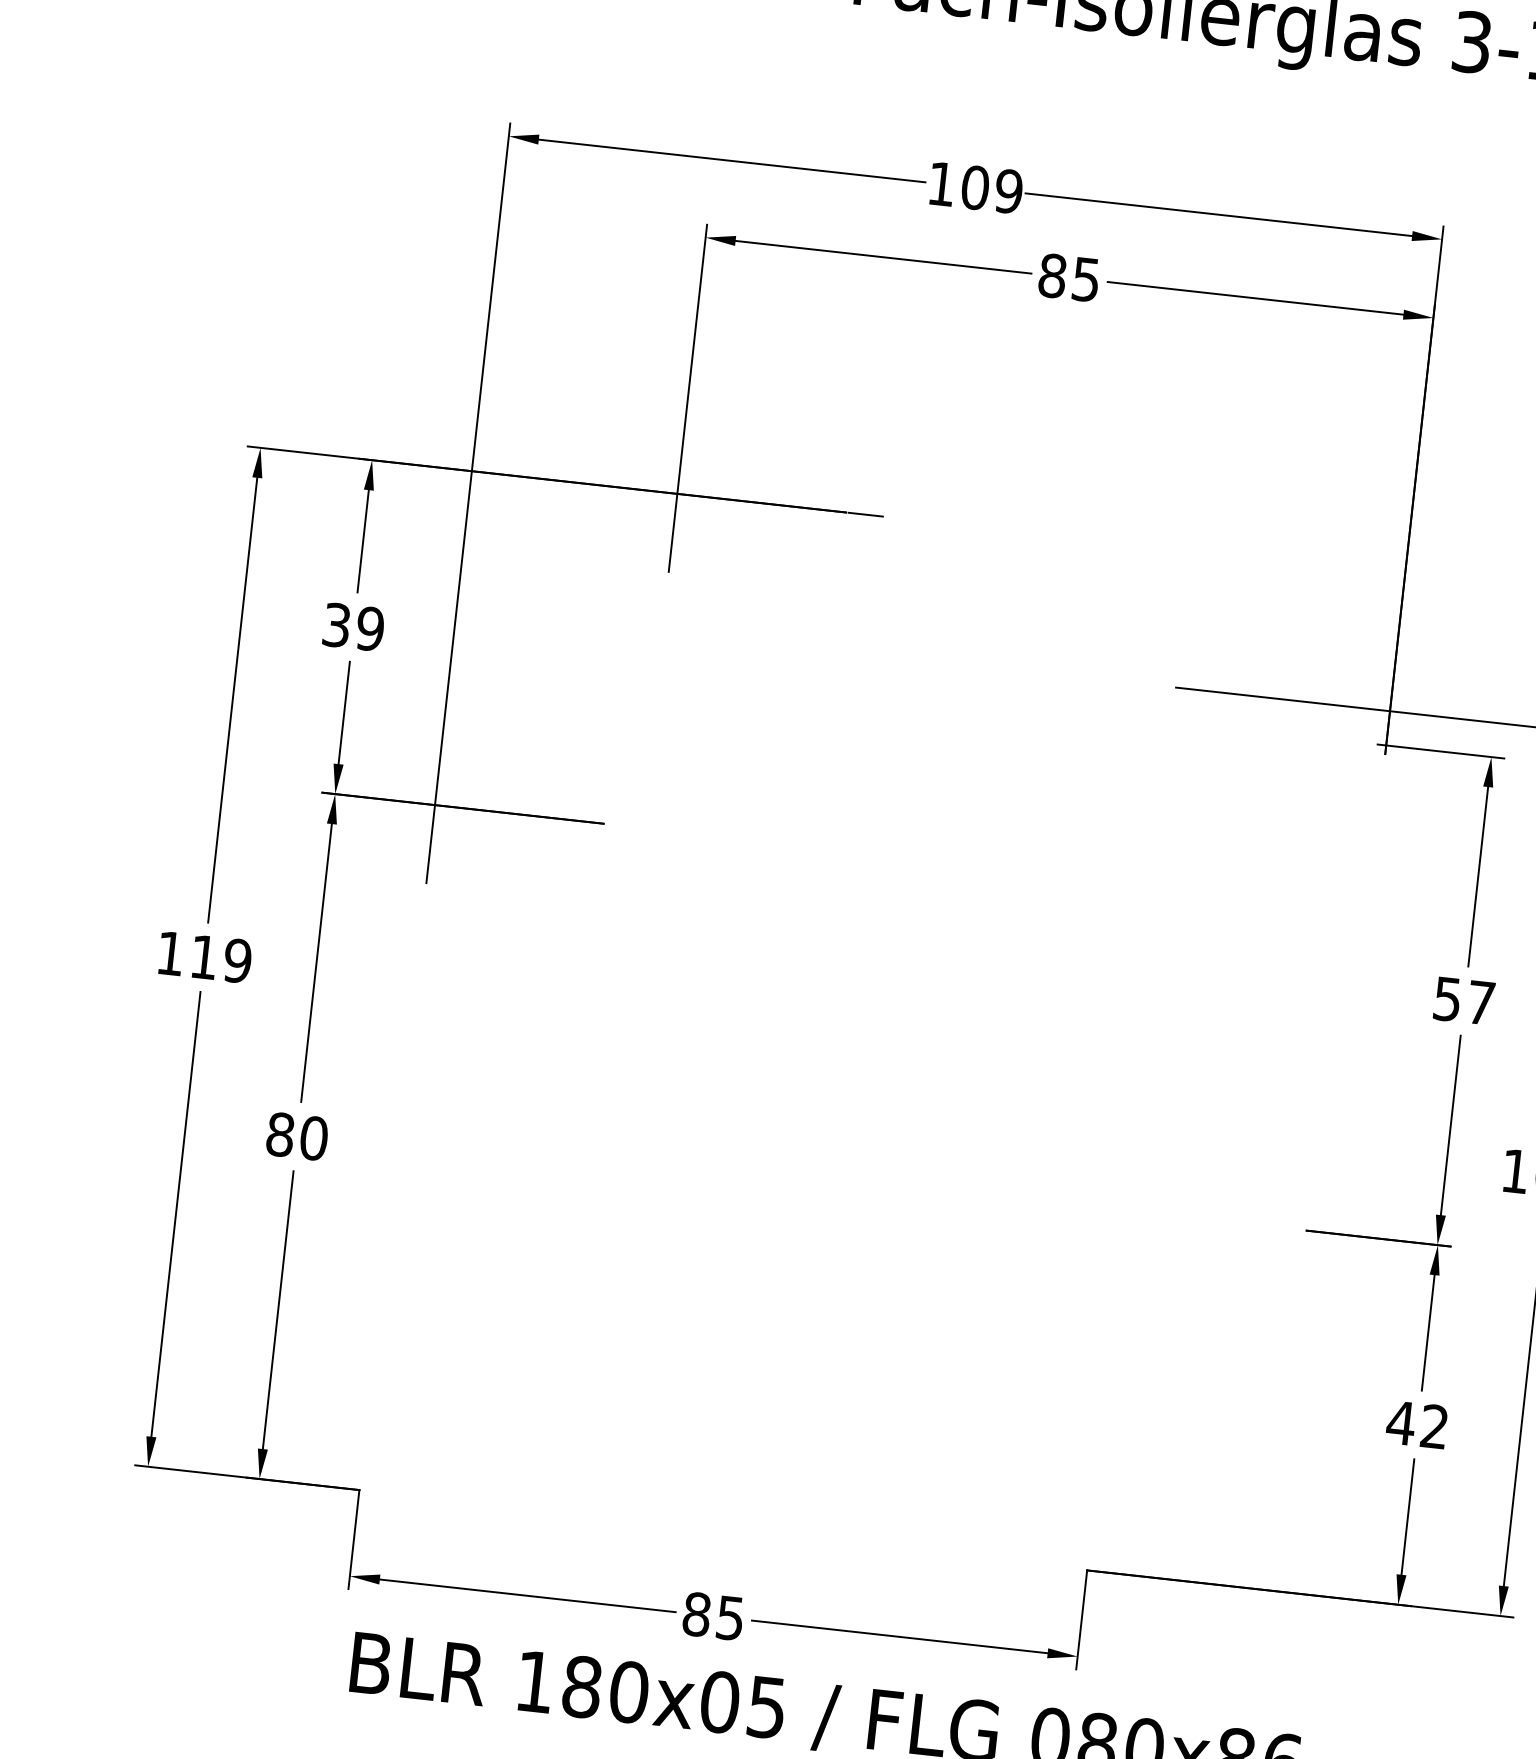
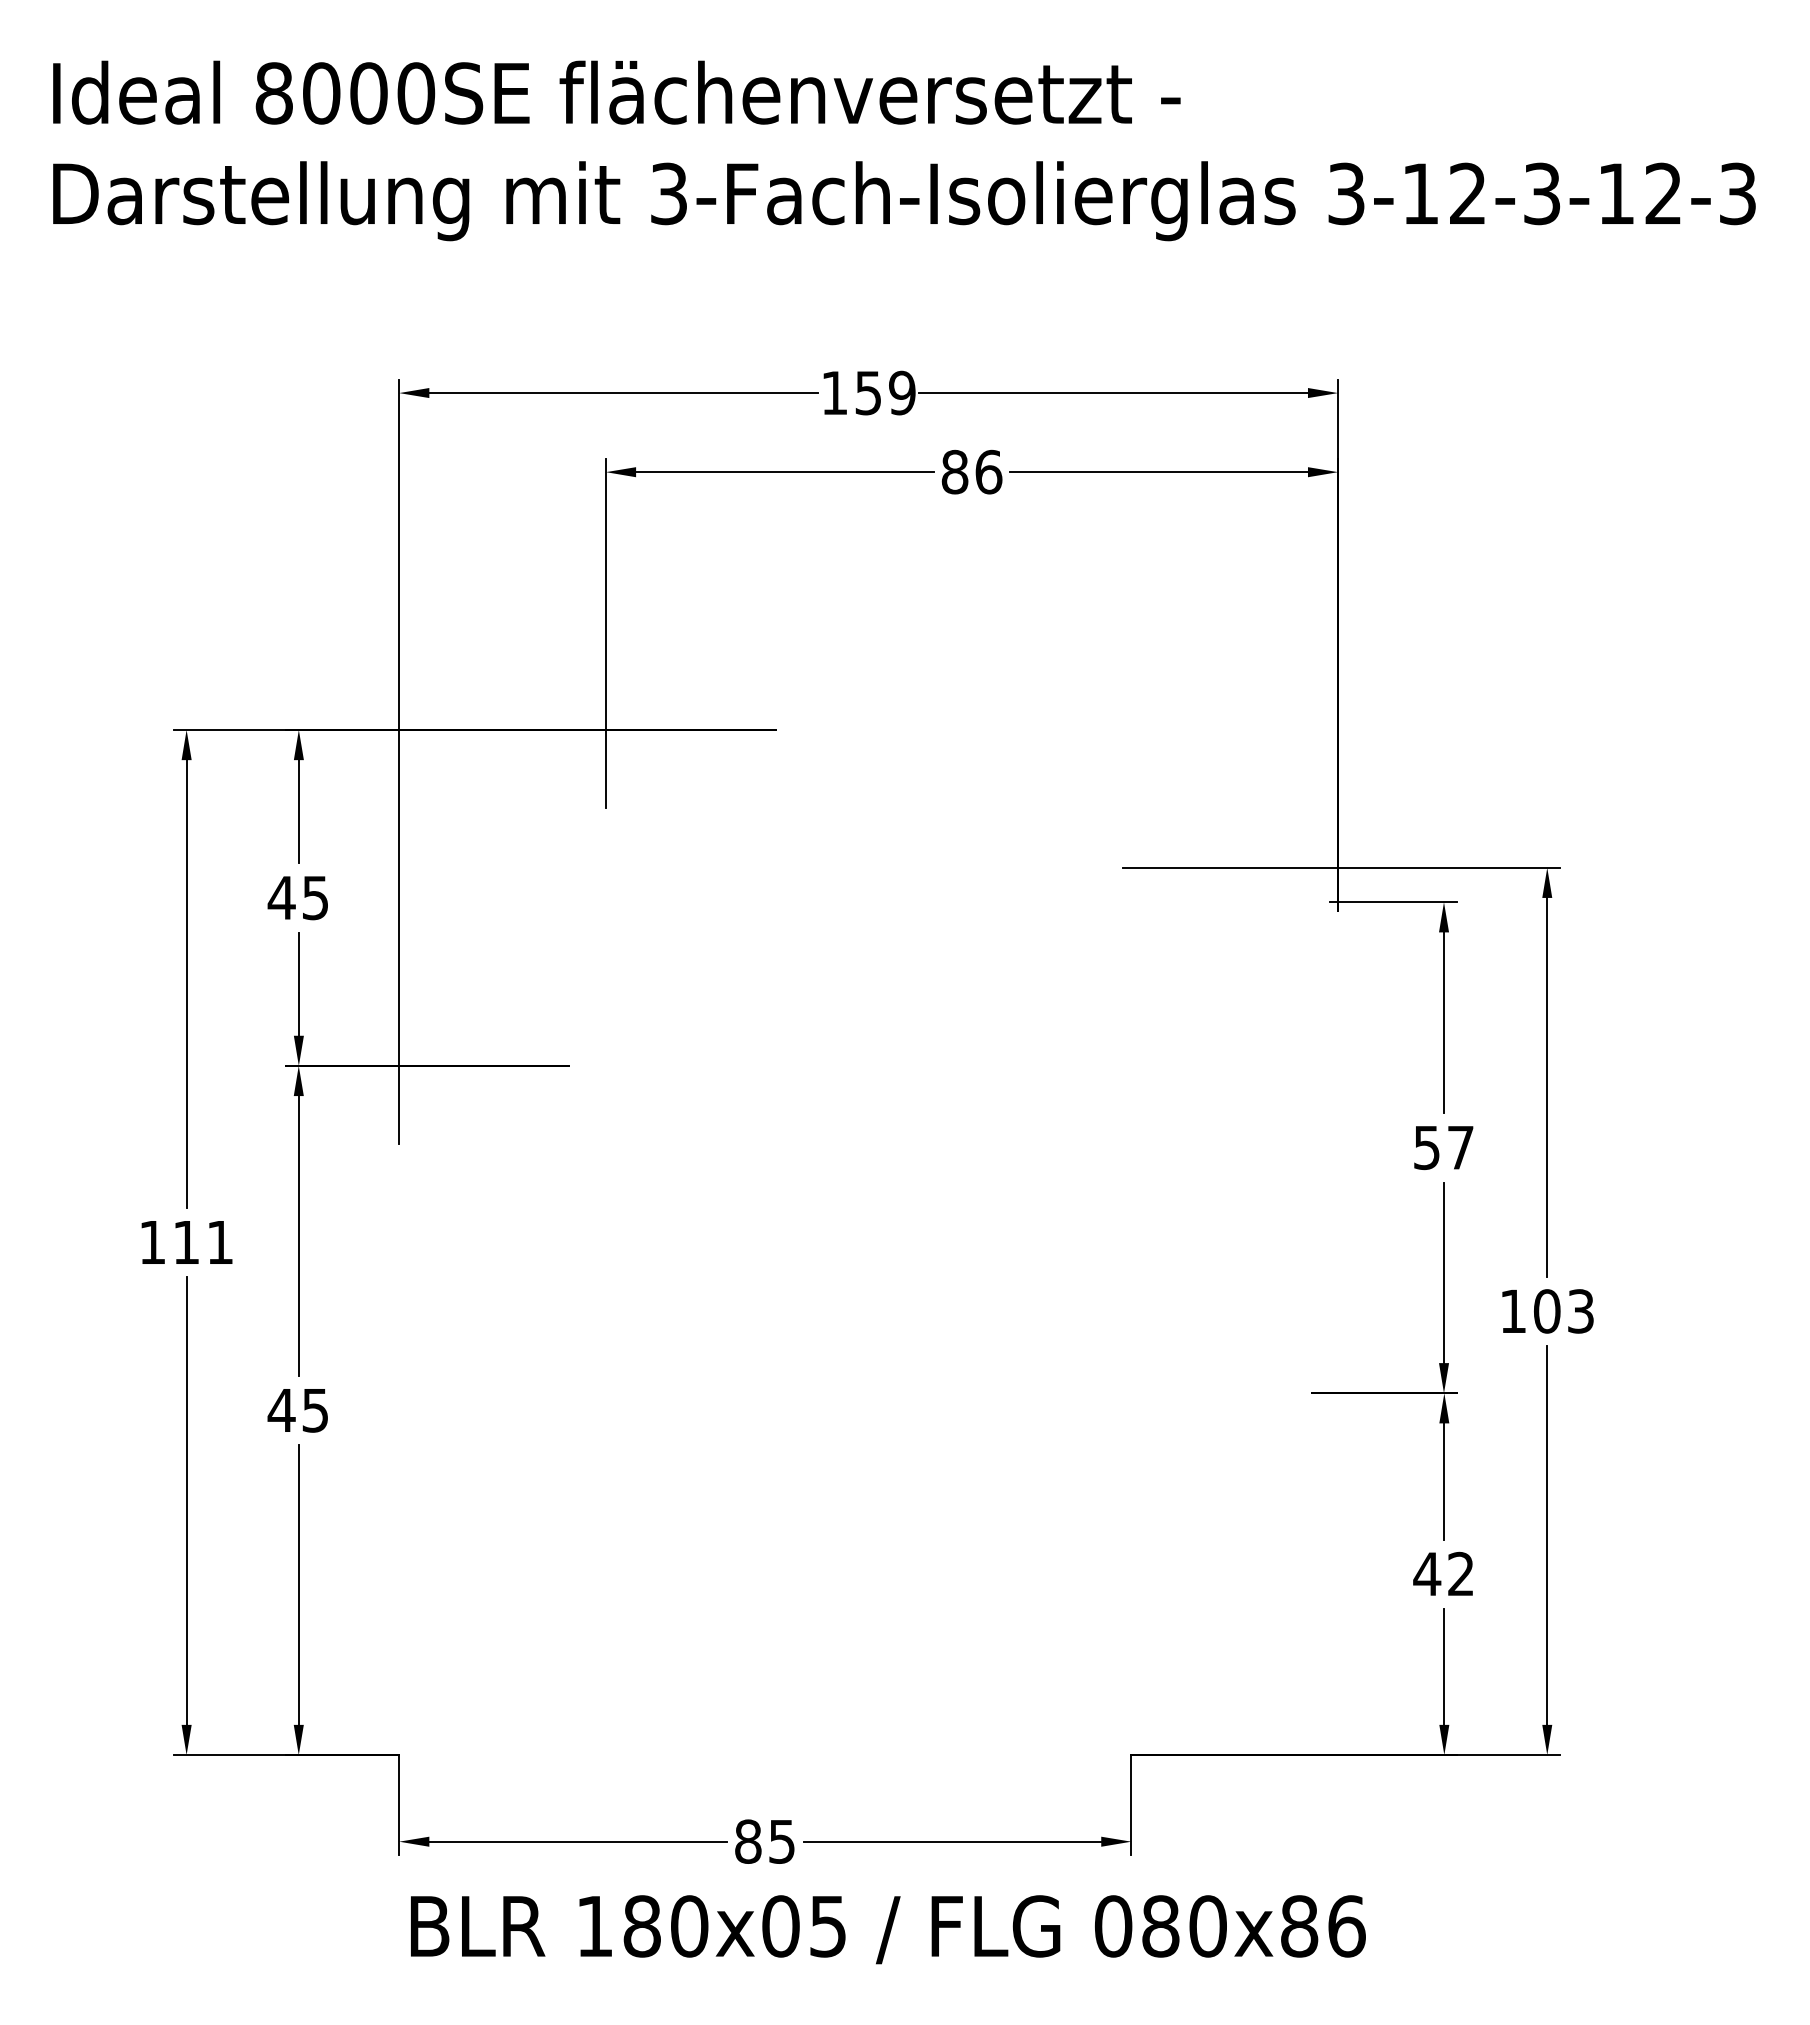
text: (975, 187) -> (868, 392), 109 -> 159
text: (1085, 278) -> (988, 471), 85 -> 86
line: (865, 514) -> (795, 729), removed
text: (352, 626) -> (297, 897), 39 -> 45
text: (237, 960) -> (219, 1242), 119 -> 111
text: (296, 1136) -> (297, 1410), 80 -> 45

